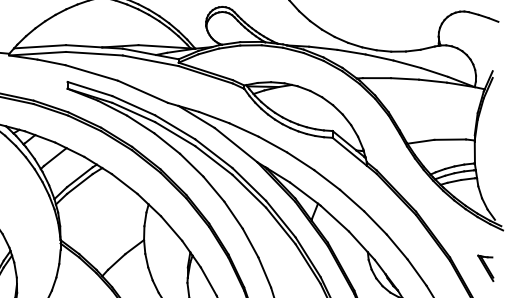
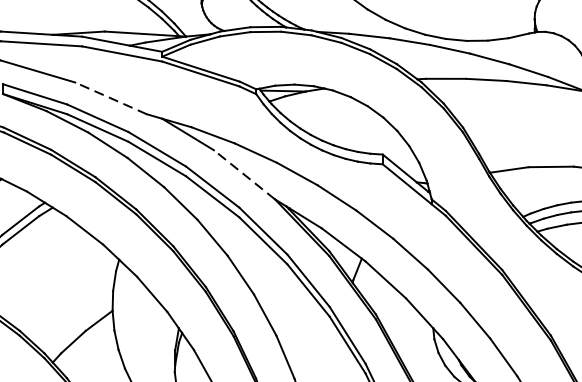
line: (142, 91) -> (110, 97), solid -> dashed
line: (235, 144) -> (243, 173), solid -> dashed

